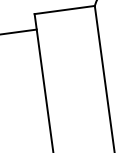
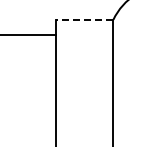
line: (64, 9) -> (84, 19), solid -> dashed

